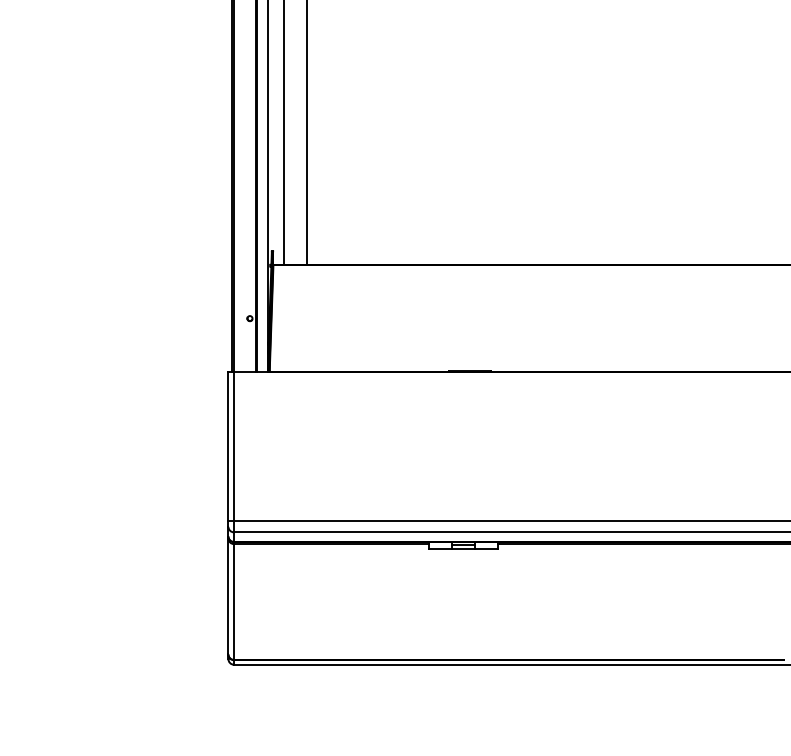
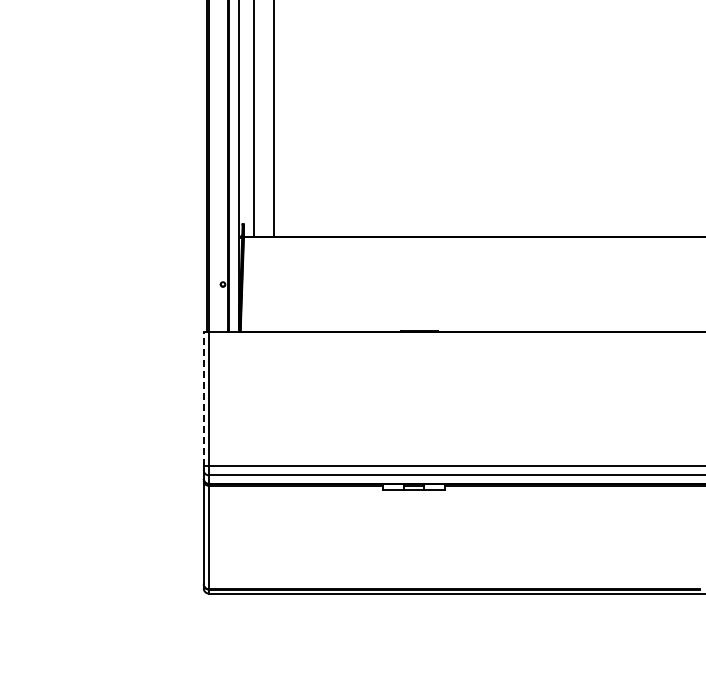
line: (228, 446) -> (203, 398), solid -> dashed

